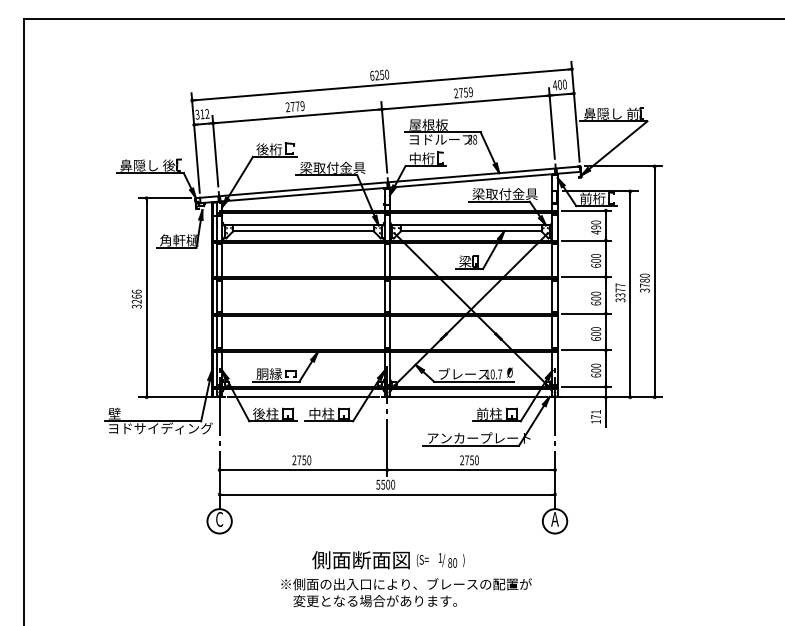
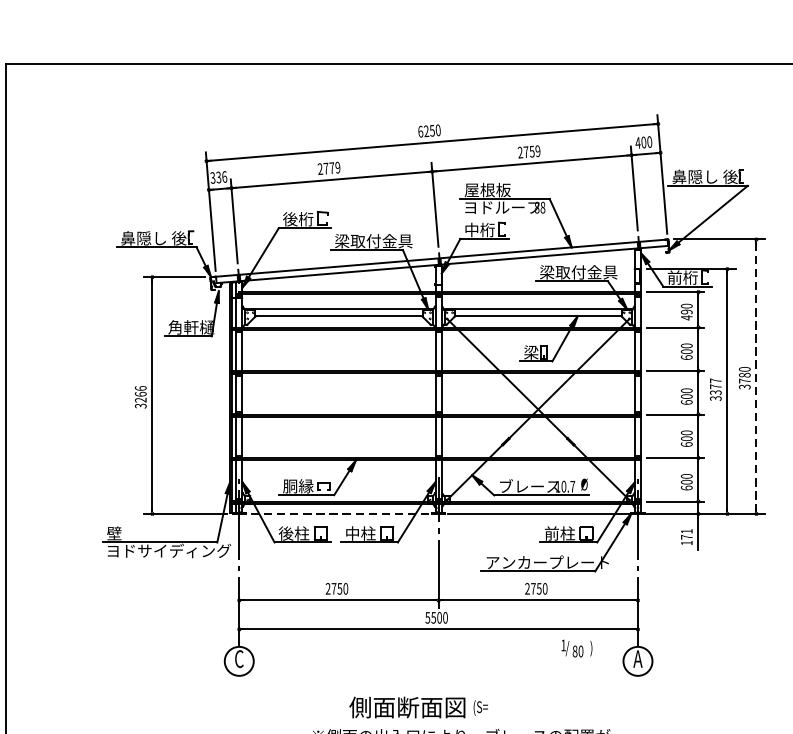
text: (632, 113) -> (730, 176), 鼻隠し 前 -> 鼻隠し 後
text: (204, 114) -> (221, 177), 312 -> 336
line: (654, 281) -> (756, 376), solid -> dashed
line: (303, 397) -> (338, 514), solid -> dashed
text: (451, 560) -> (576, 648), moved

